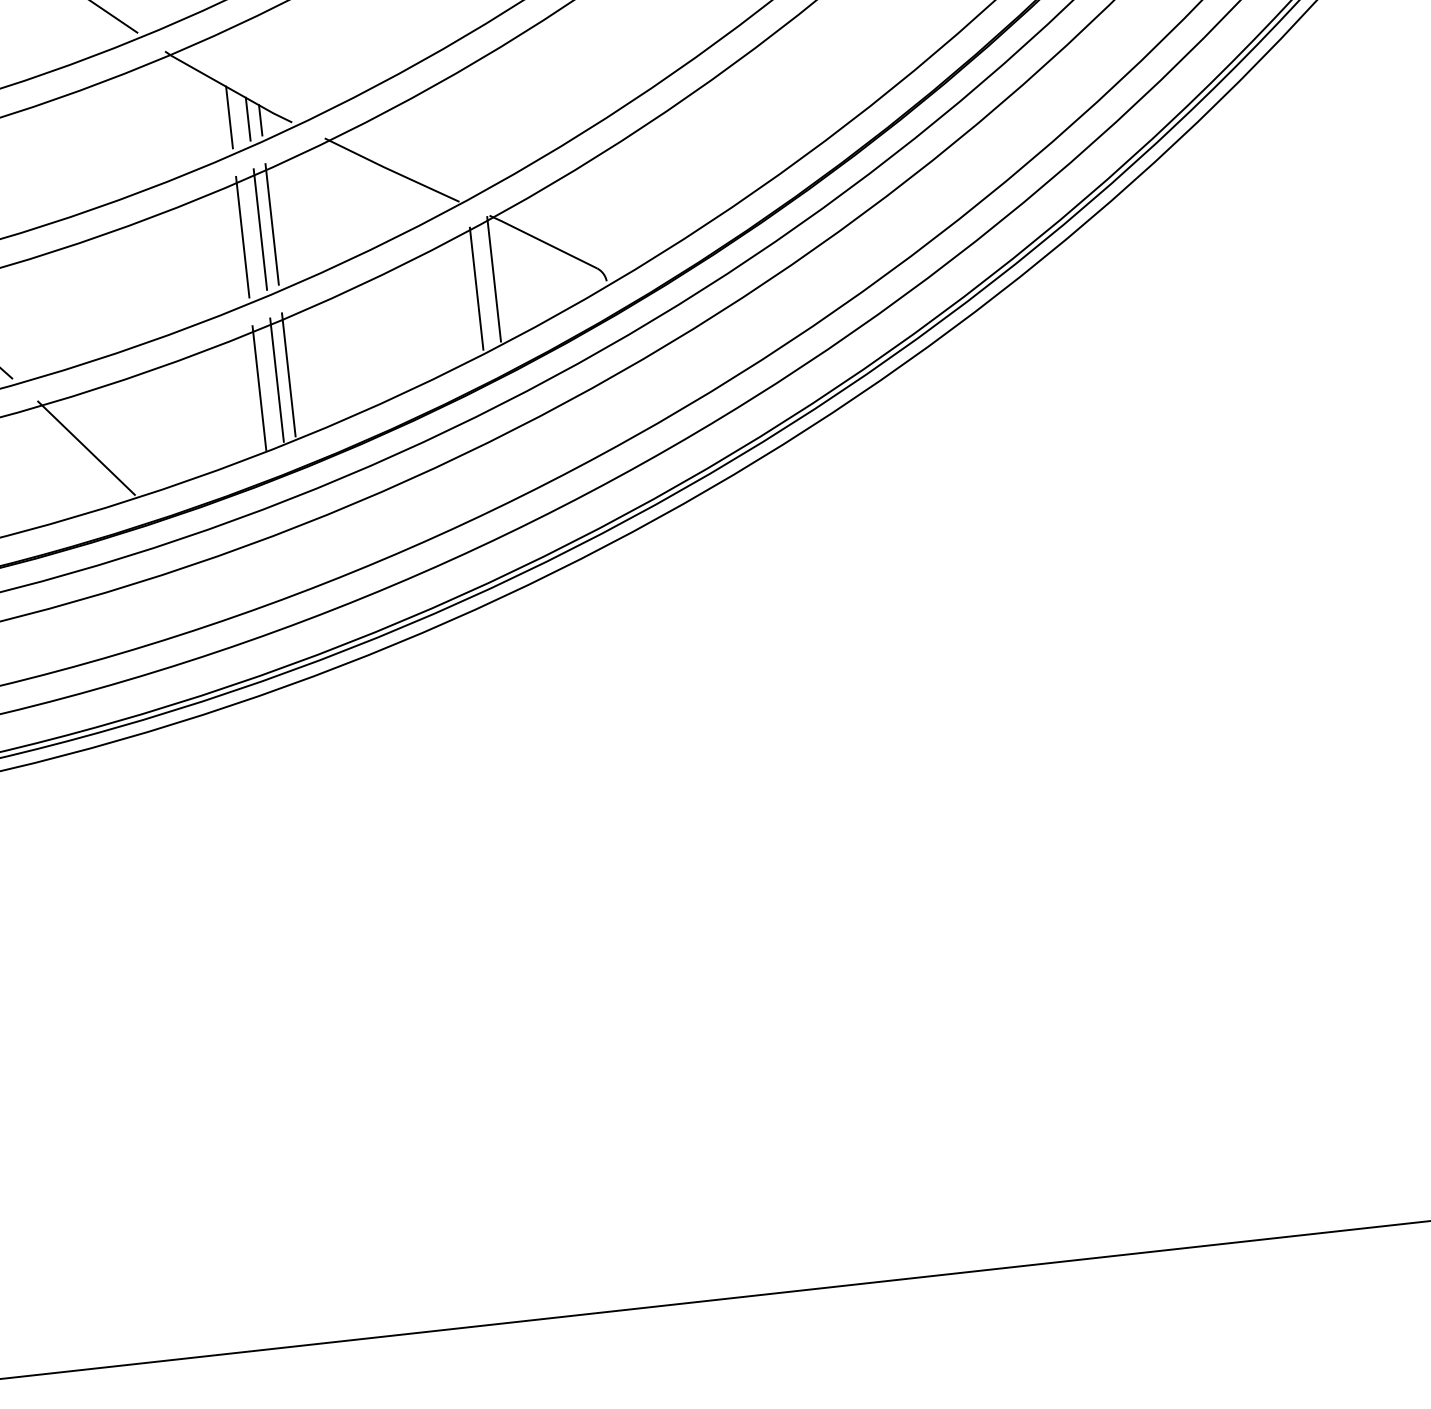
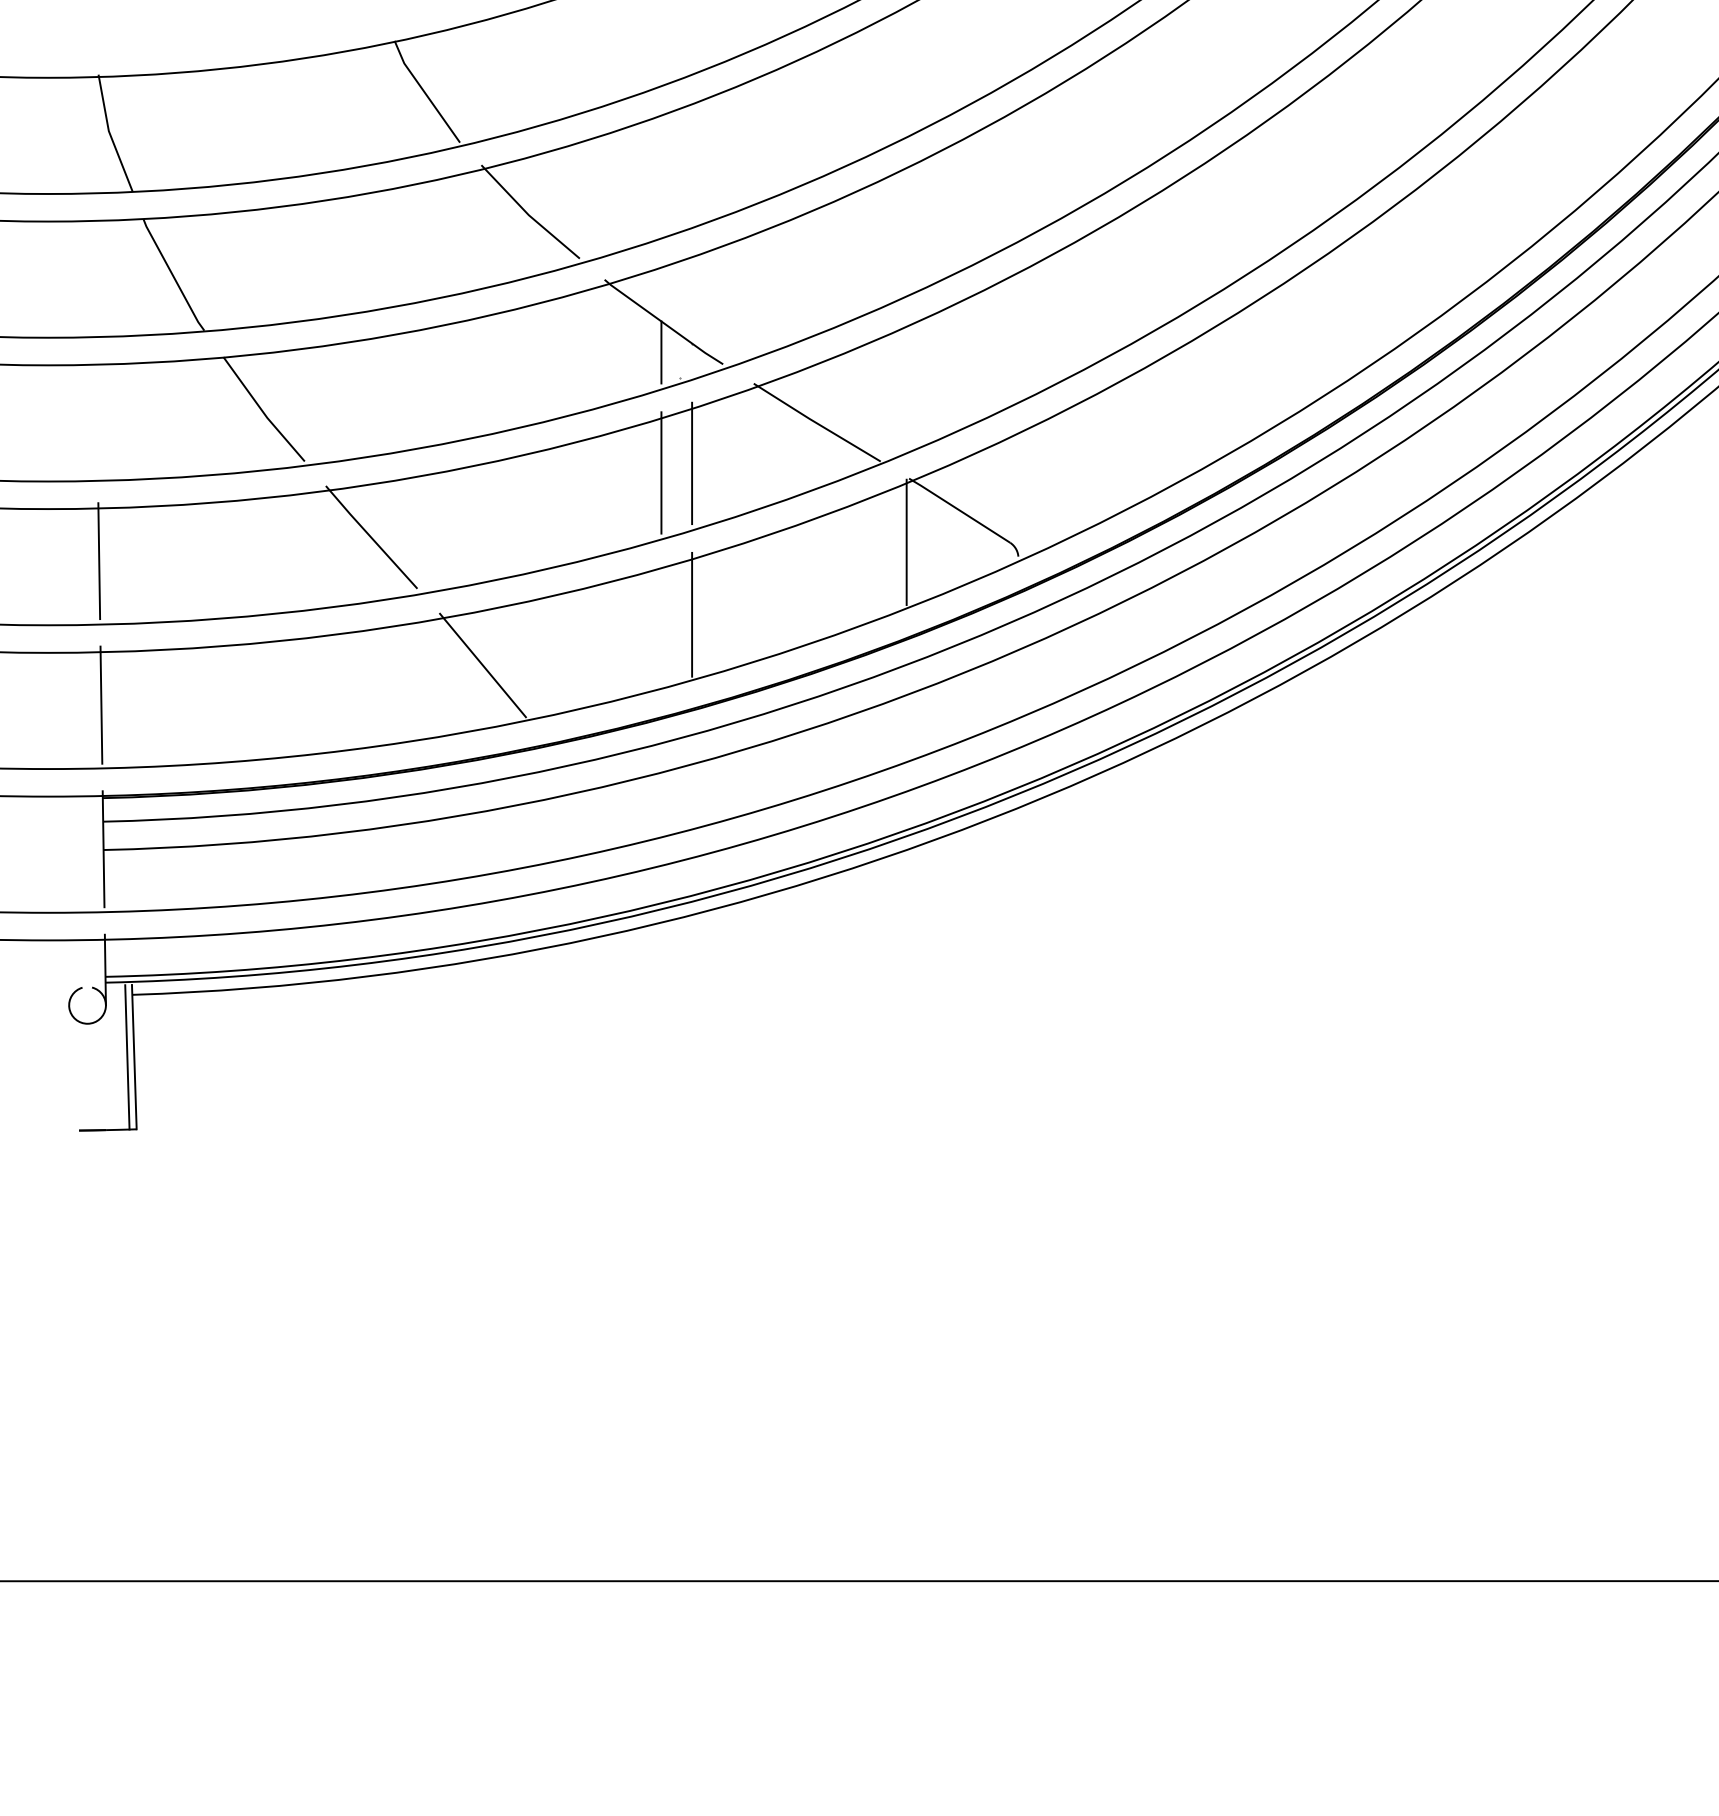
line: (259, 228) -> (679, 466), removed
line: (476, 288) -> (888, 549), removed
line: (276, 379) -> (679, 618), removed
line: (259, 387) -> (661, 624), removed

